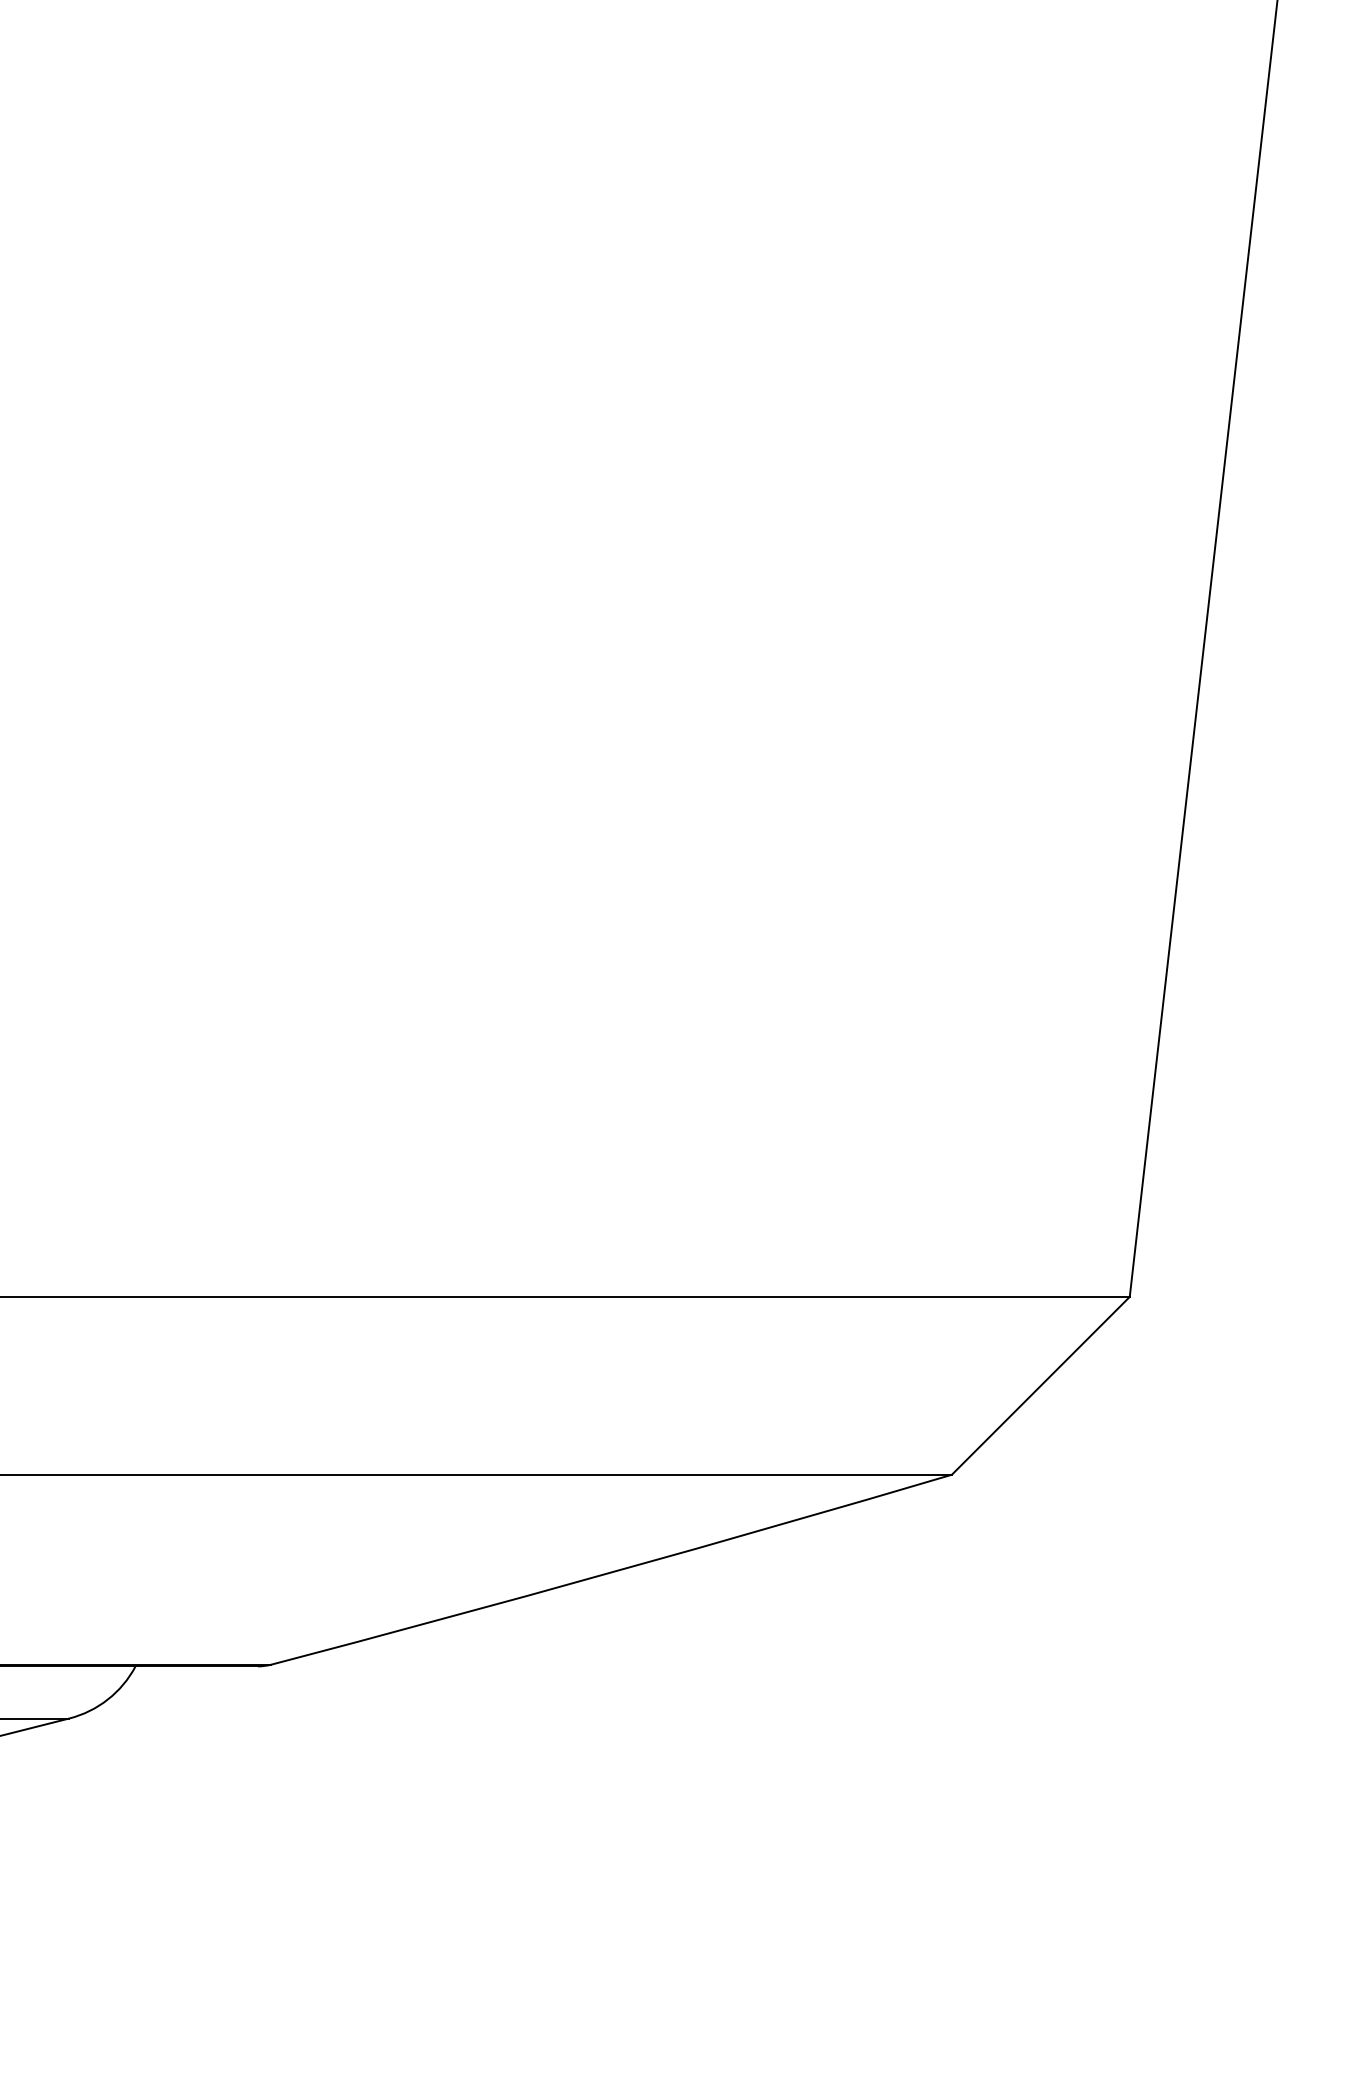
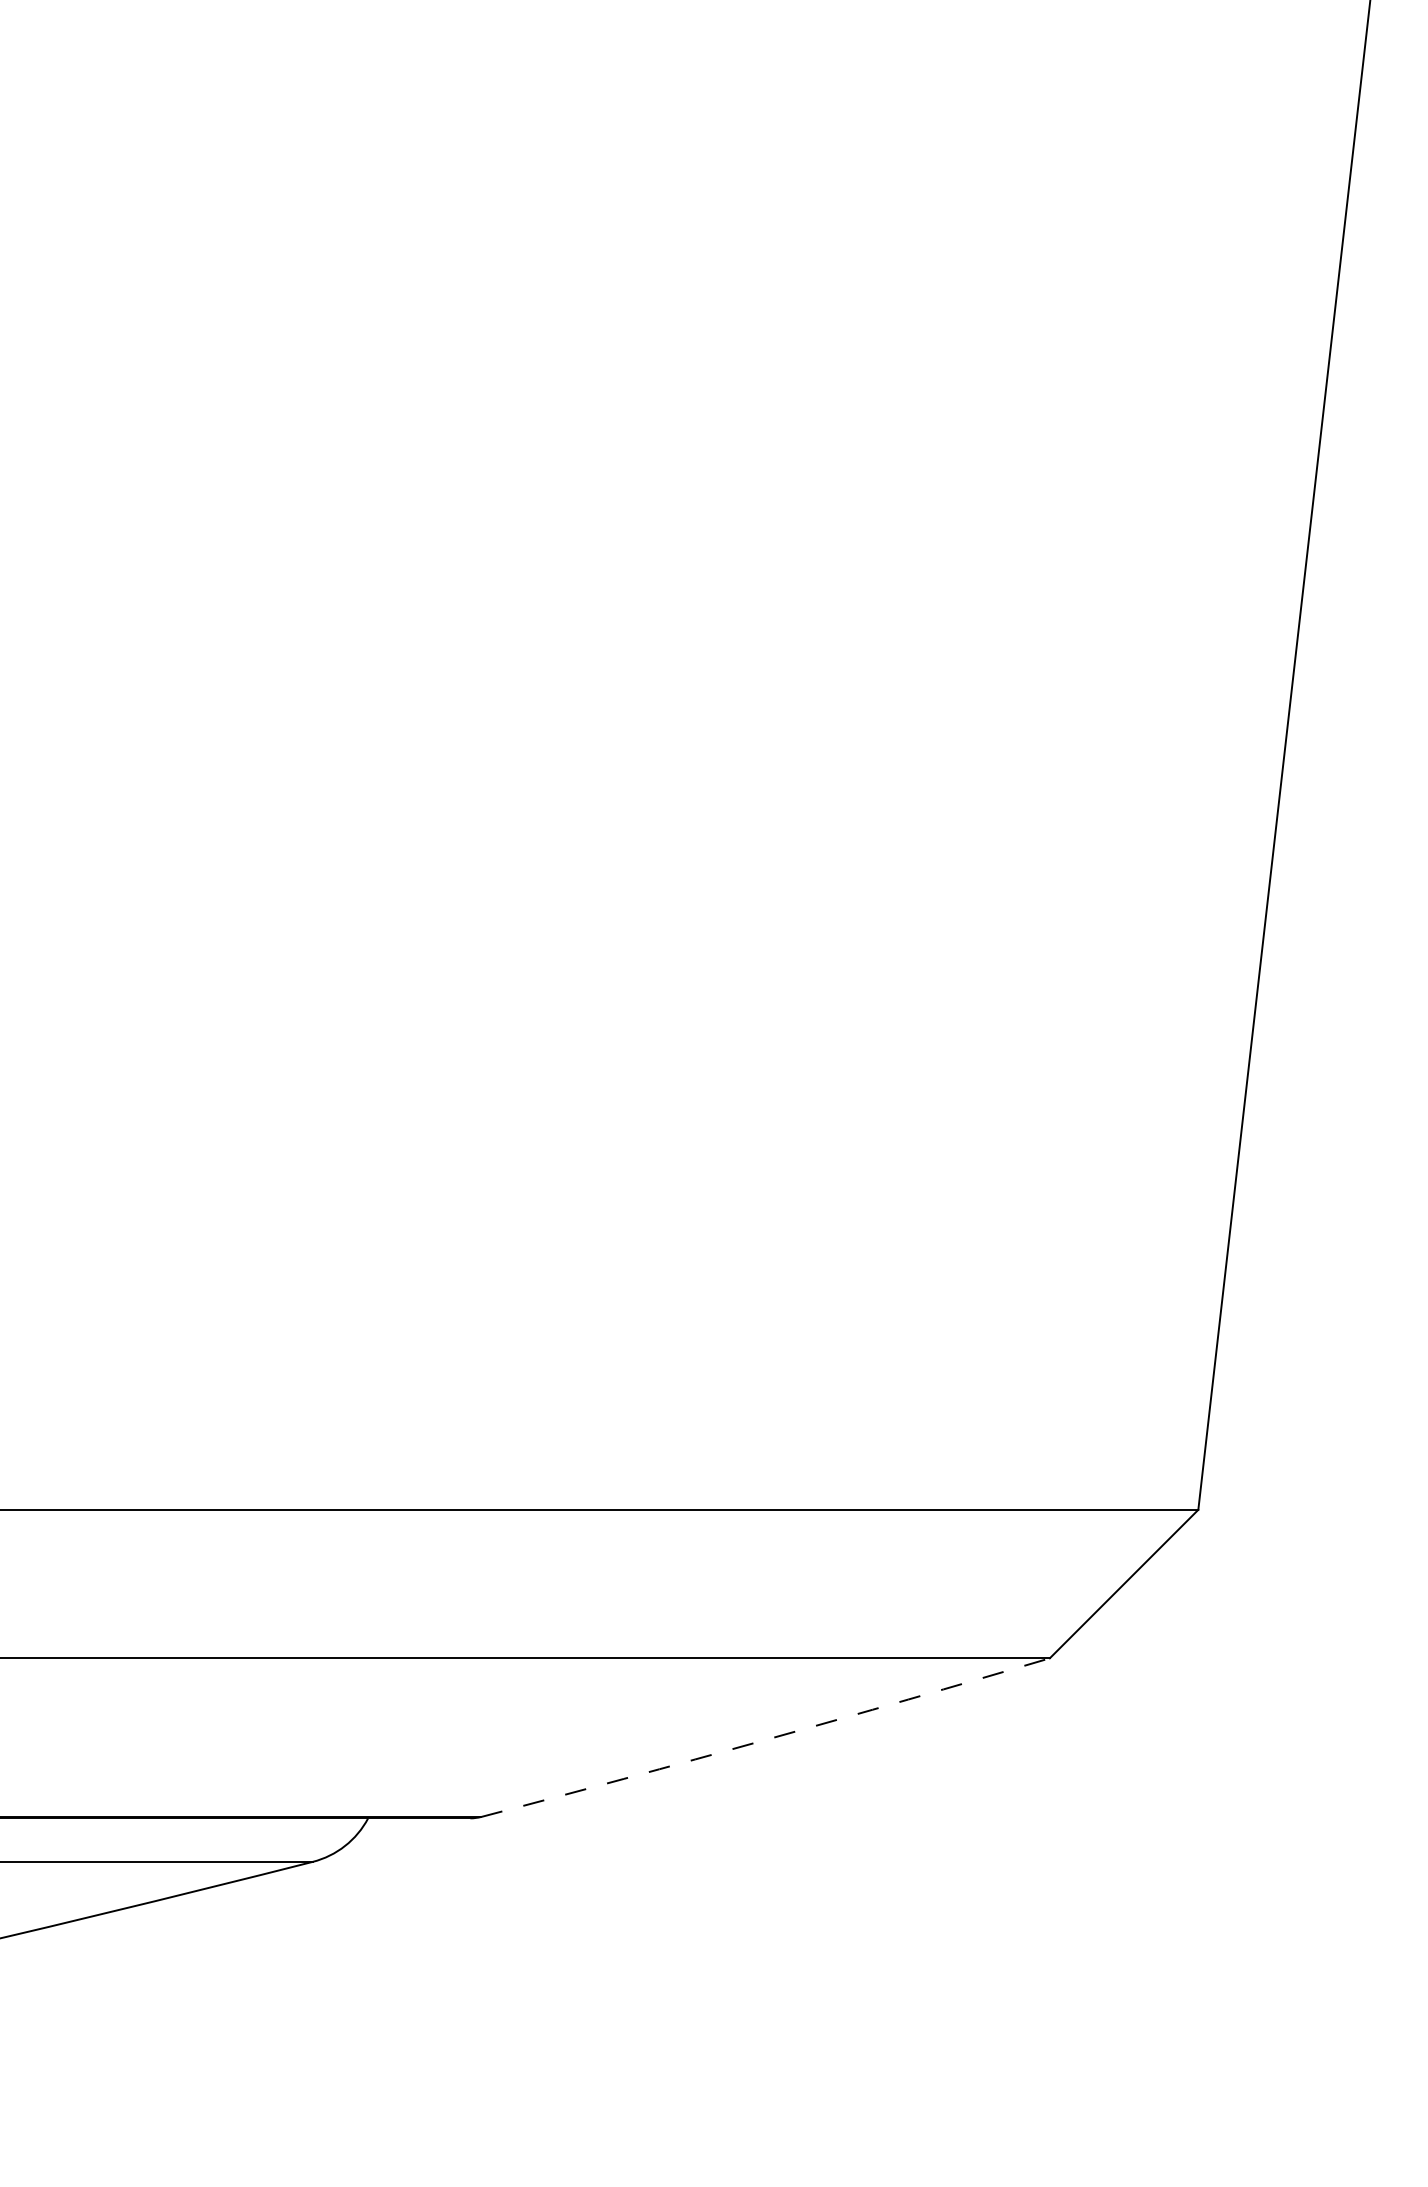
arc: (612, 1571) -> (766, 1739), solid -> dashed

